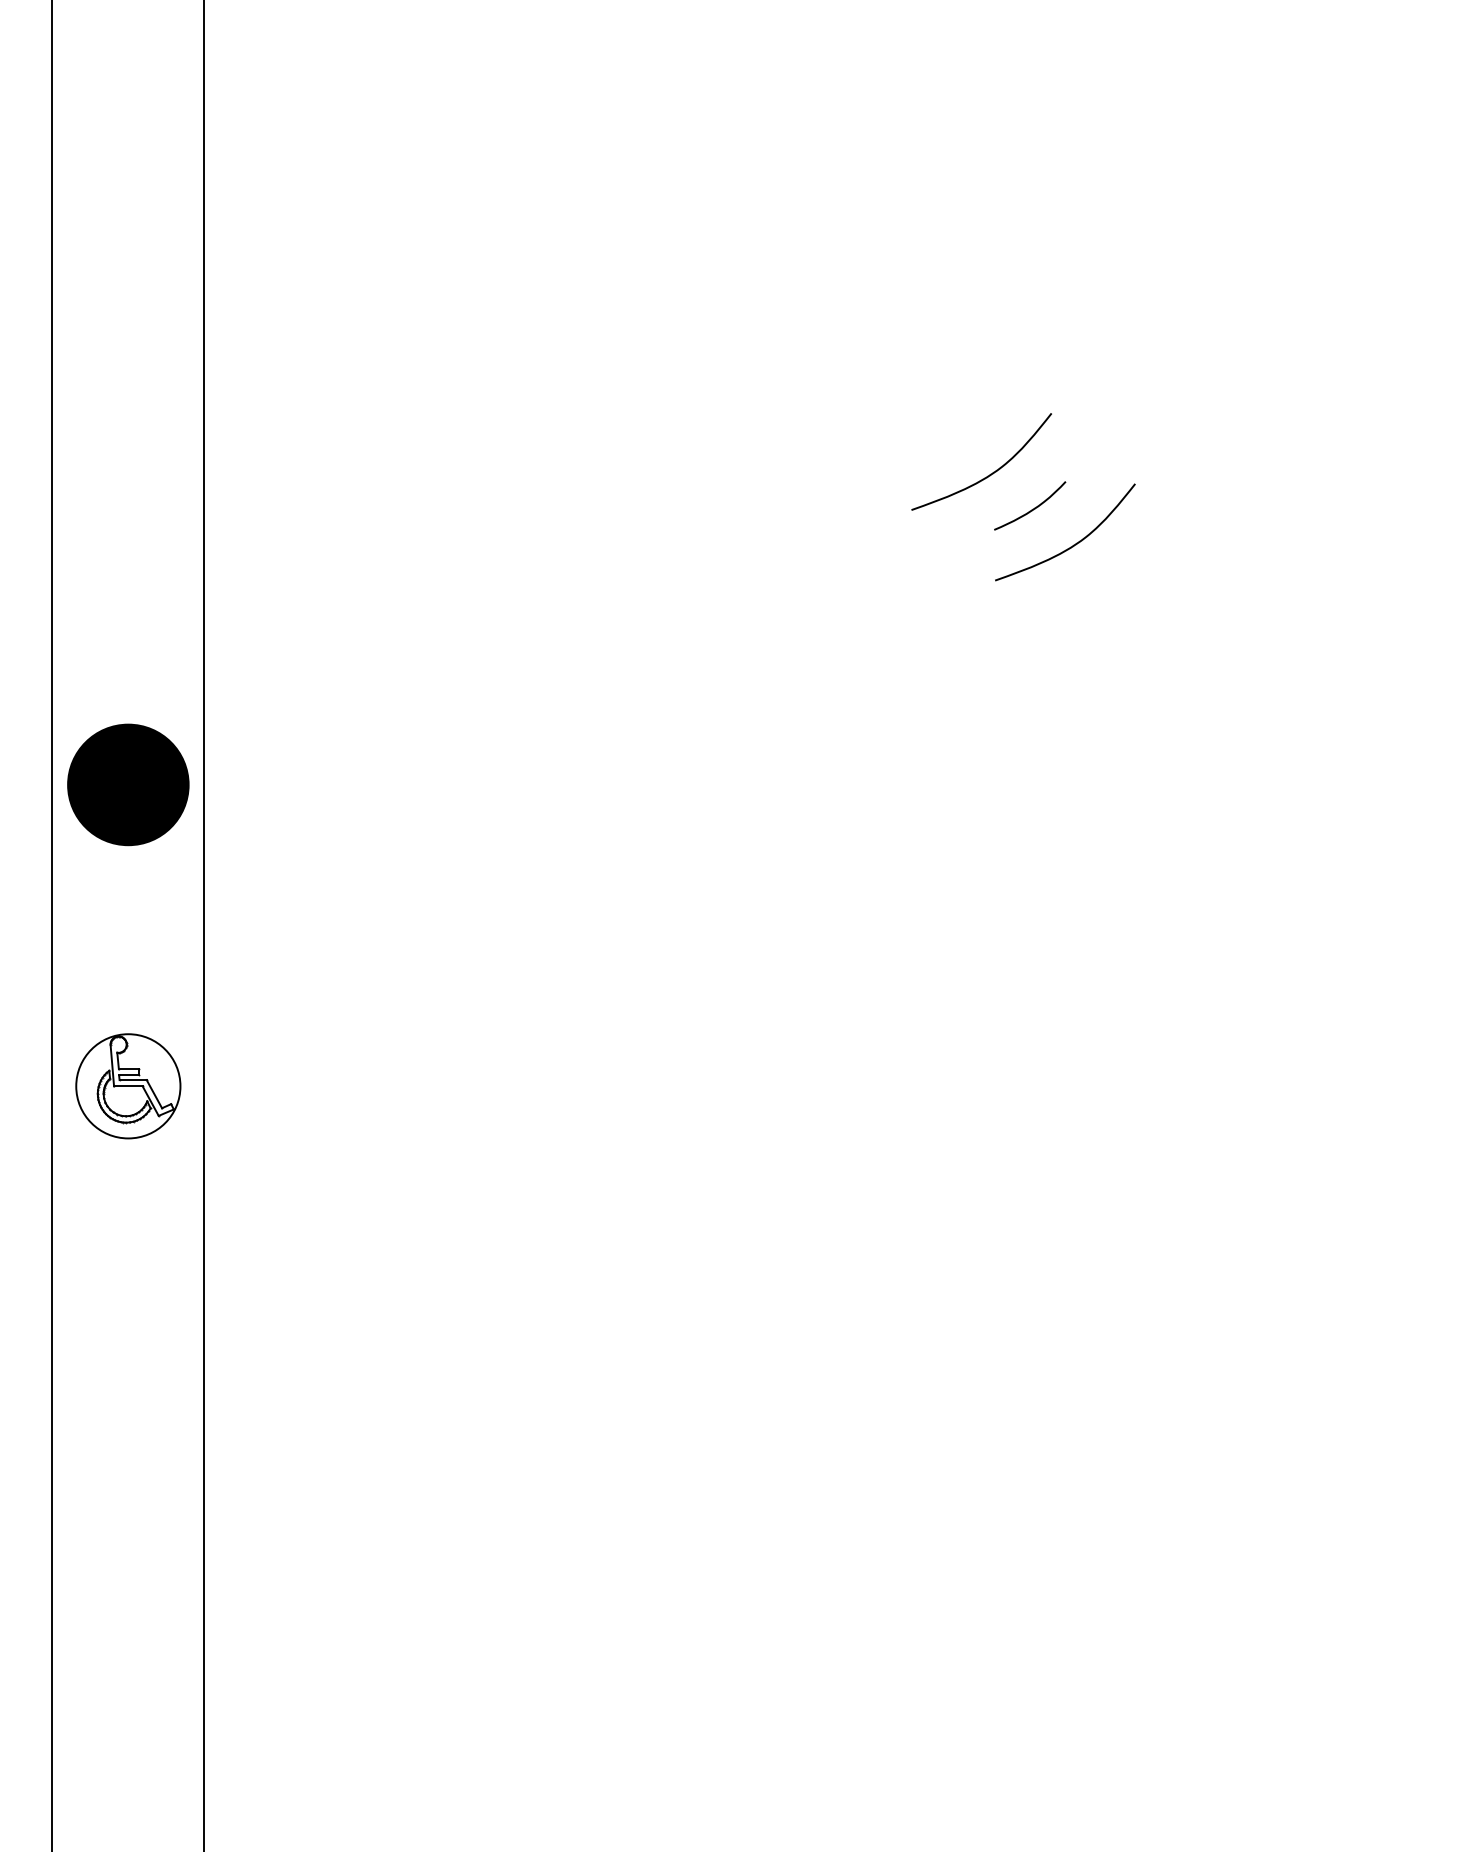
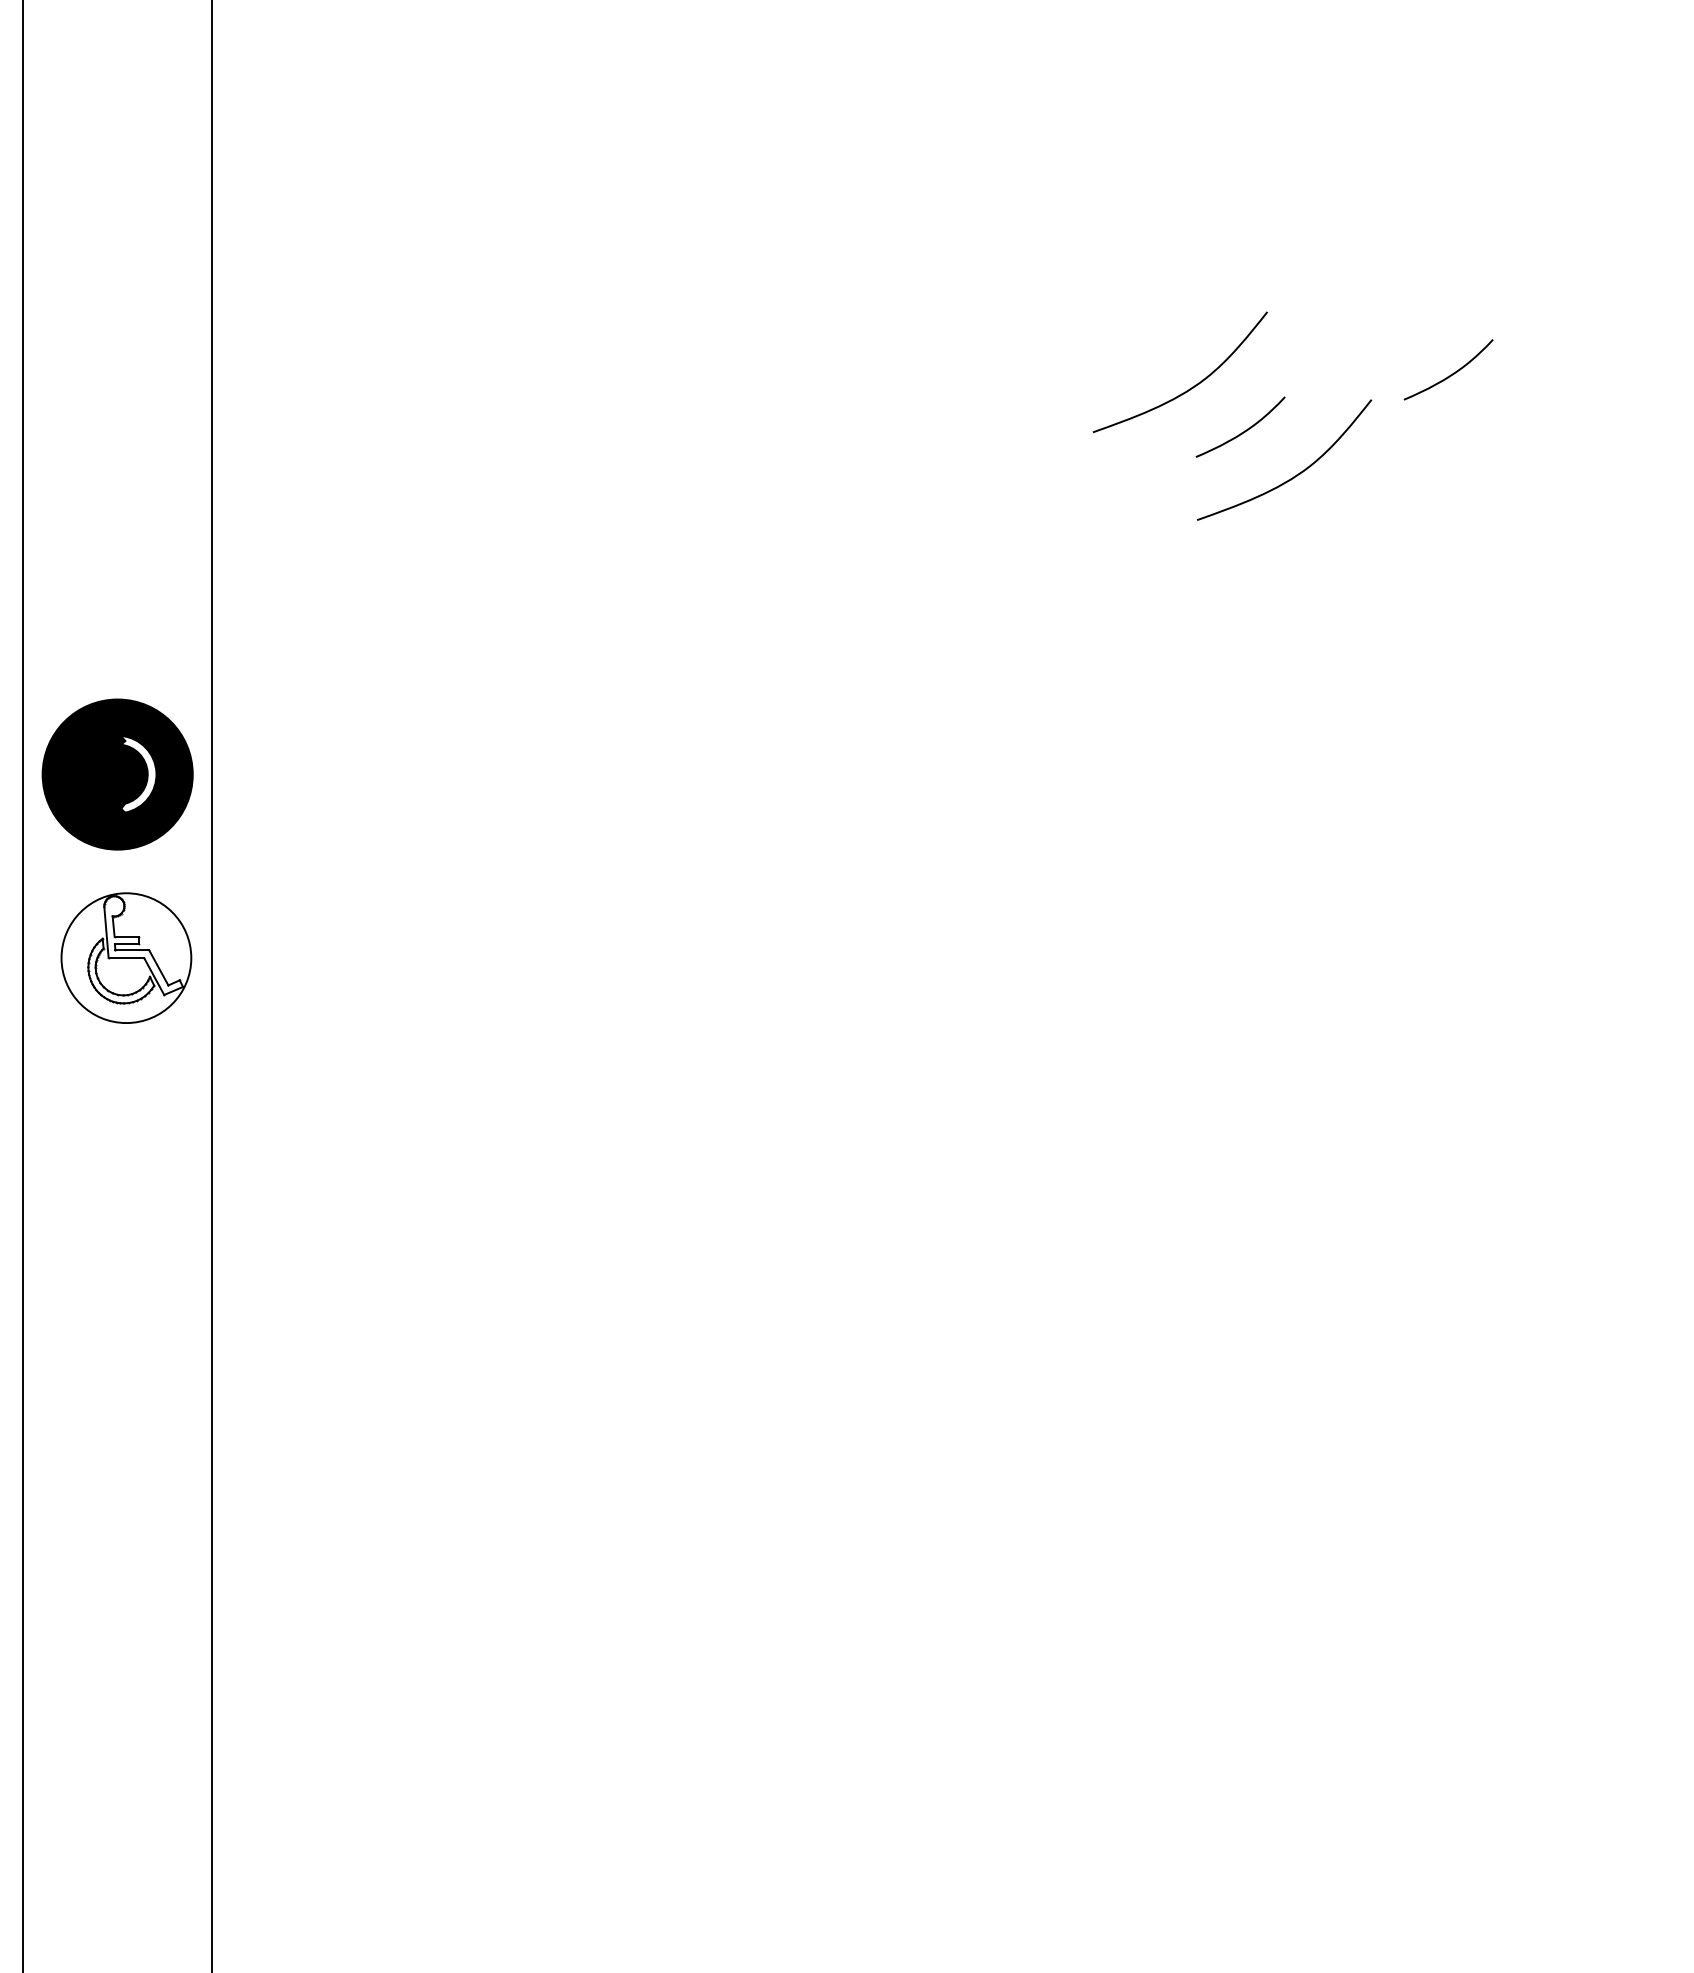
curve: (1198, 463) -> (1450, 374), added
fill: (145, 784) -> (139, 774), removed
part: (128, 1086) -> (126, 958), moved

